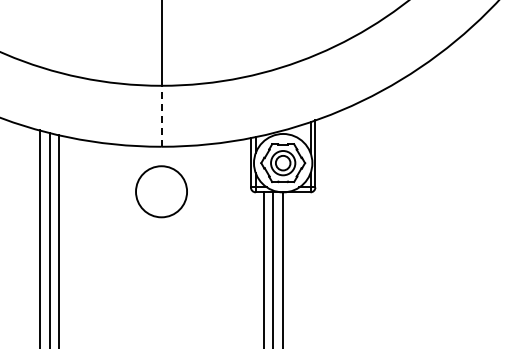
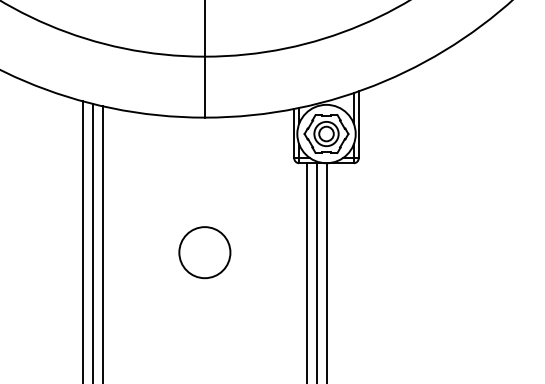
line: (161, 115) -> (204, 86), dashed -> solid
circle: (161, 191) -> (204, 252), moved

